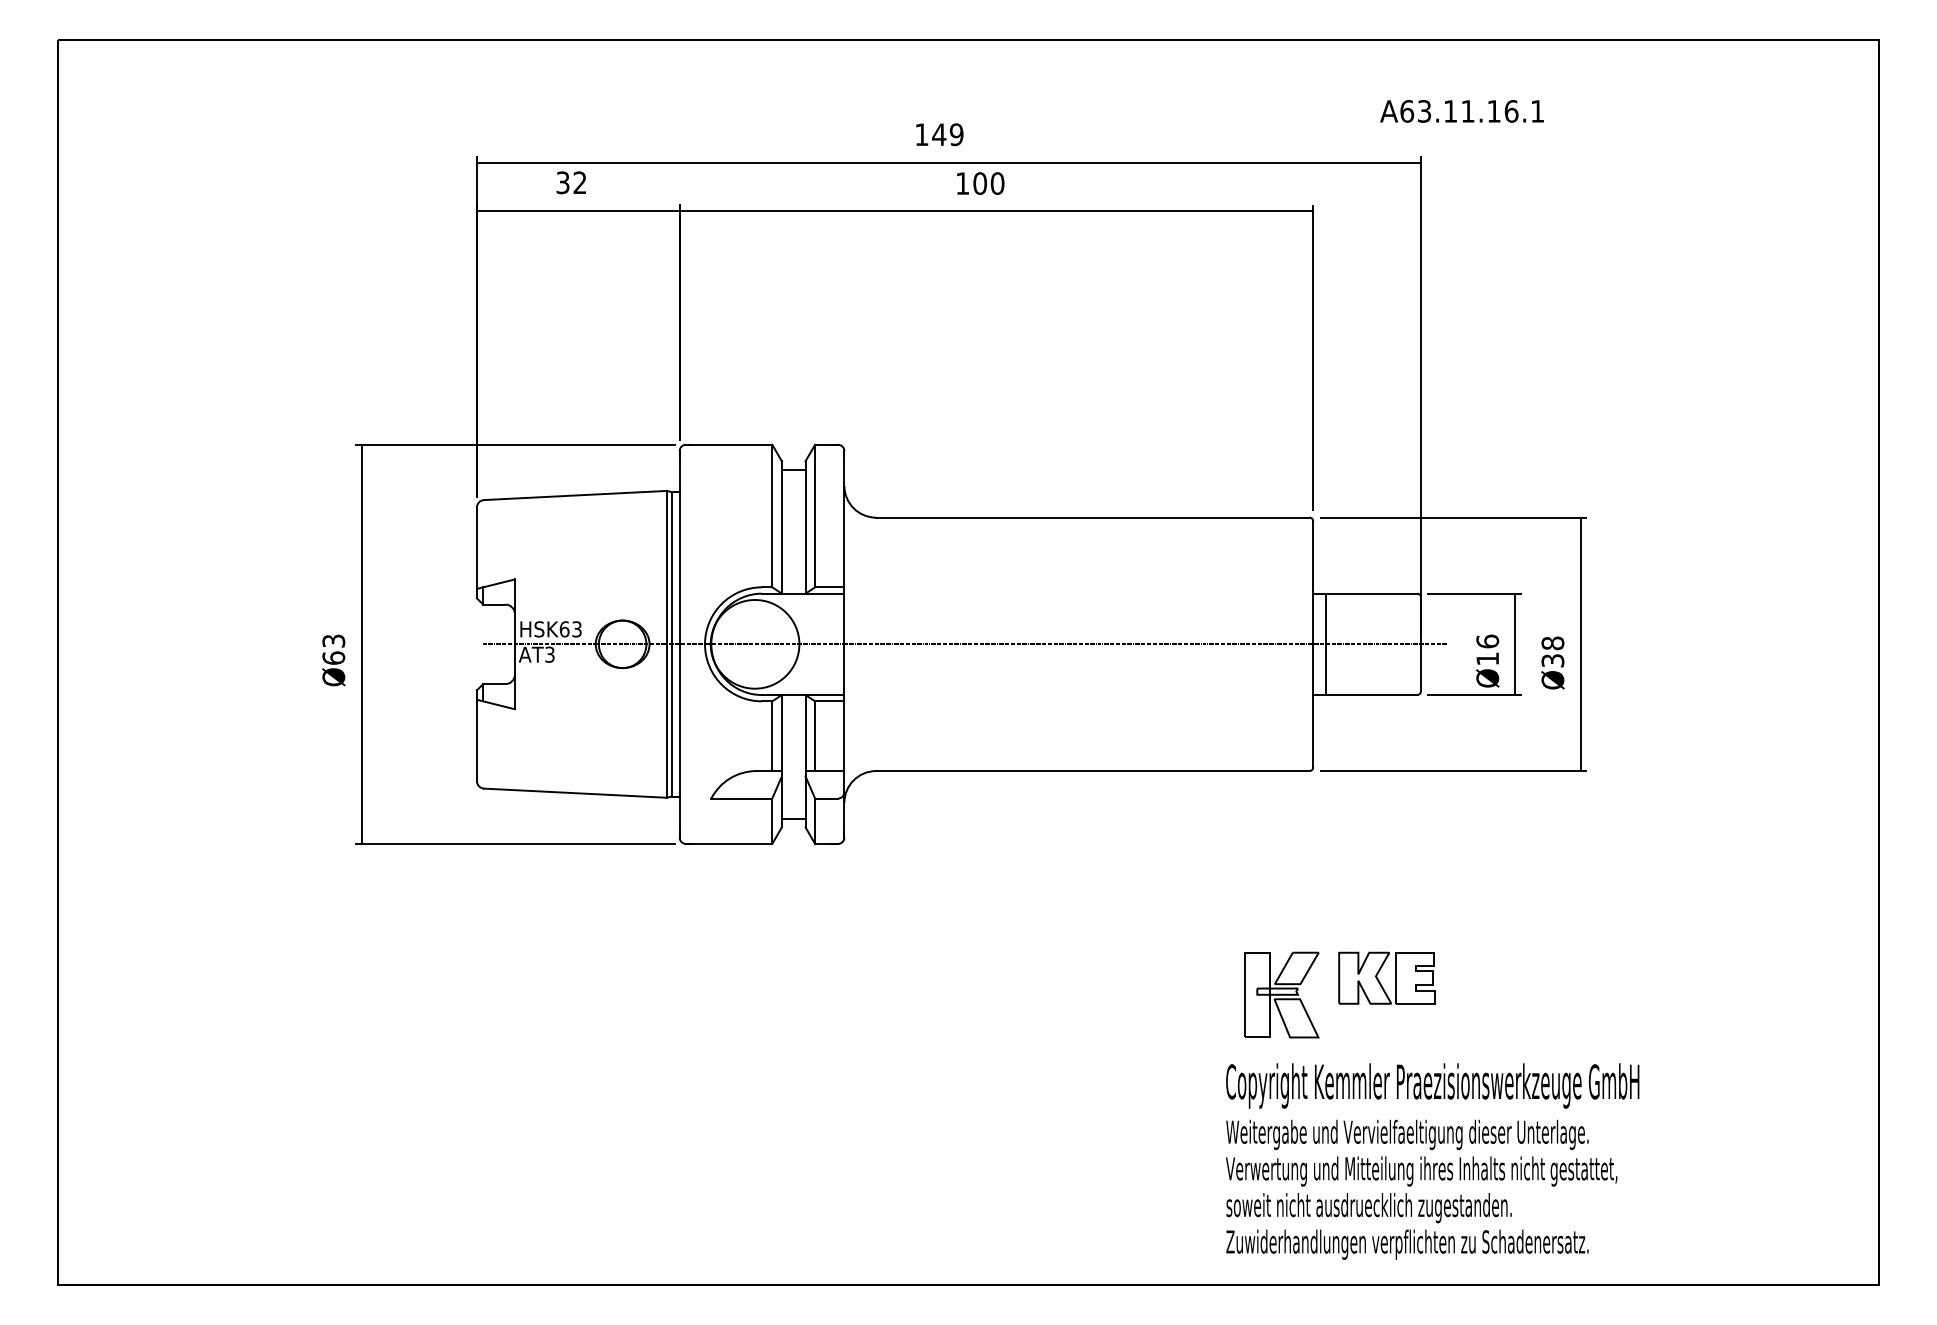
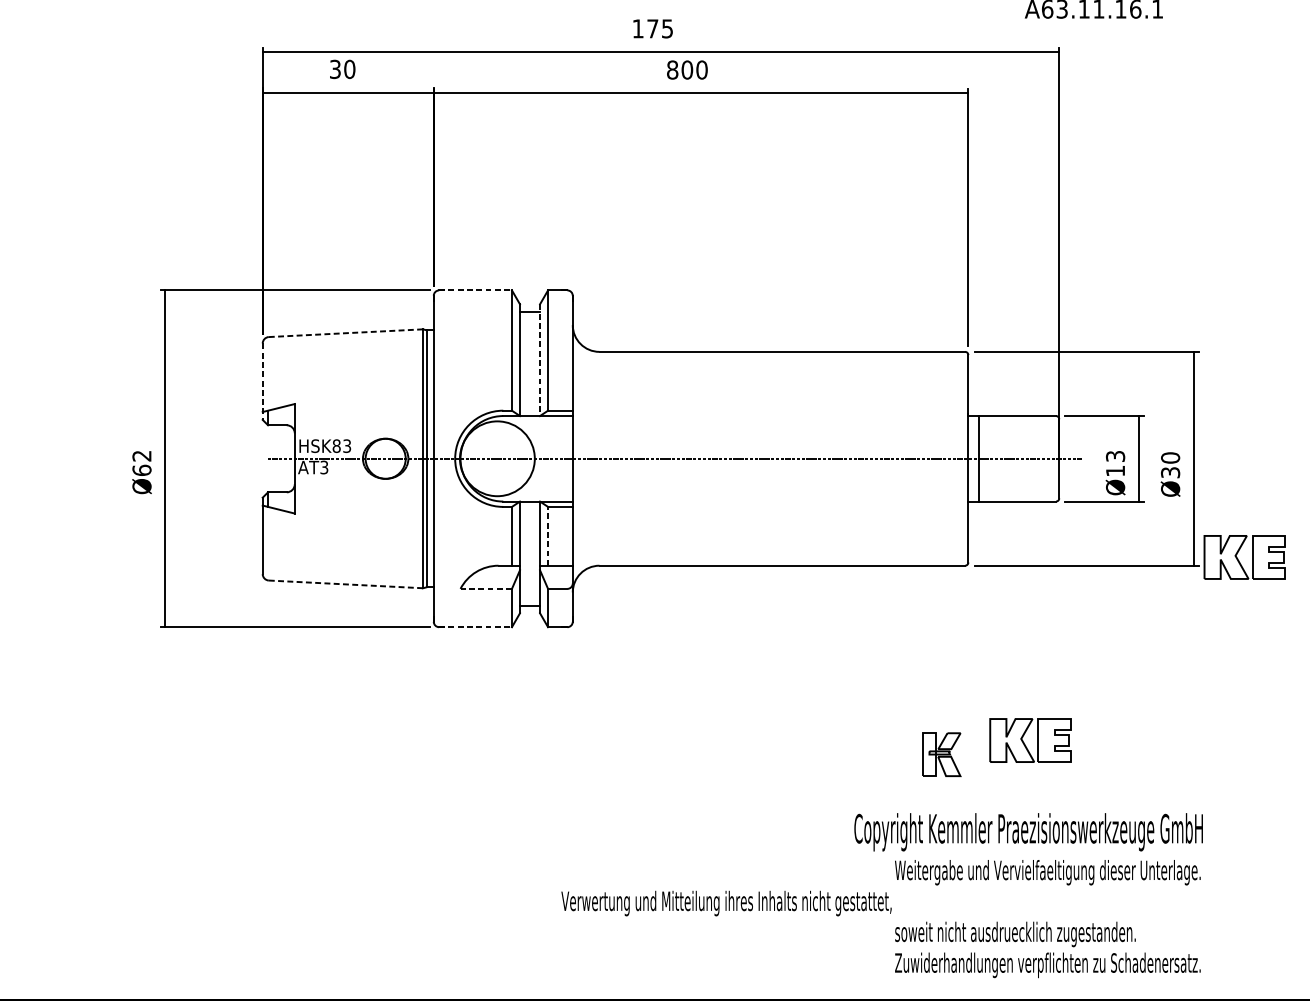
text: (947, 134) -> (659, 28), 149 -> 175
text: (579, 182) -> (349, 69), 32 -> 30
text: (962, 183) -> (672, 69), 100 -> 800
line: (729, 444) -> (475, 290), solid -> dashed
line: (575, 495) -> (345, 333), solid -> dashed
line: (805, 527) -> (539, 360), solid -> dashed
line: (476, 553) -> (262, 382), solid -> dashed
text: (564, 629) -> (336, 446), HSK63 -> HSK83
text: (333, 640) -> (141, 455), Ø63 -> Ø62
text: (1487, 641) -> (1115, 456), Ø16 -> Ø13
text: (1552, 643) -> (1170, 458), Ø38 -> Ø30
line: (815, 736) -> (548, 536), solid -> dashed
part: (1633, 763) -> (1238, 559), added
line: (575, 793) -> (345, 584), solid -> dashed
line: (741, 798) -> (485, 588), solid -> dashed
line: (729, 843) -> (475, 626), solid -> dashed
part: (1281, 994) -> (941, 754), size x0.6
text: (1432, 1085) -> (1028, 831), moved
text: (1421, 1171) -> (726, 903), moved

